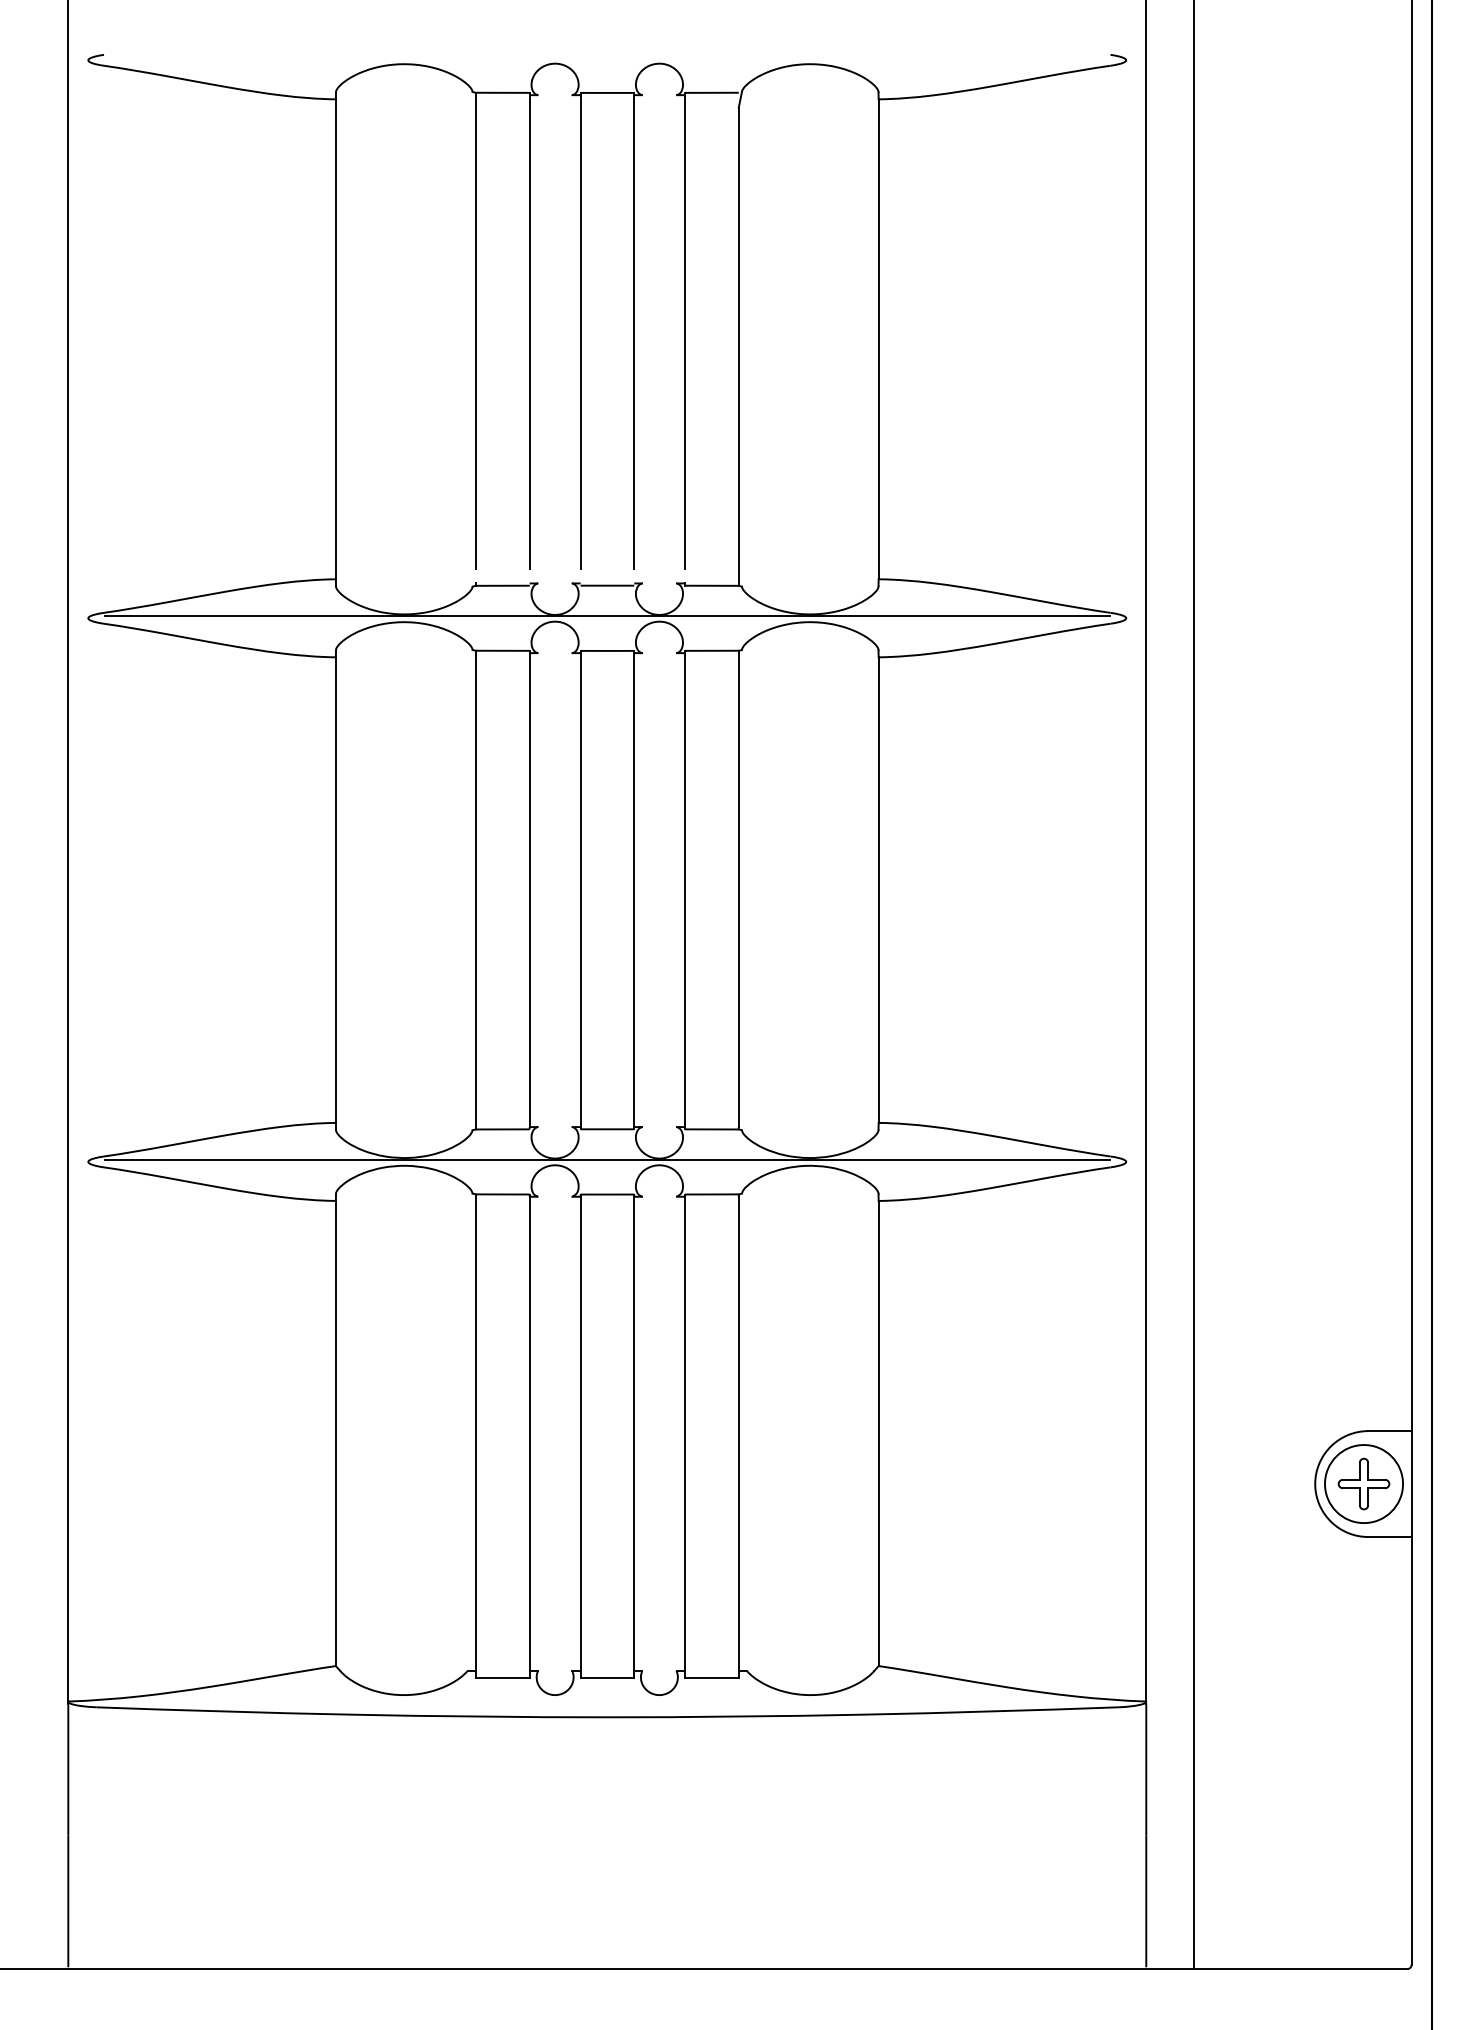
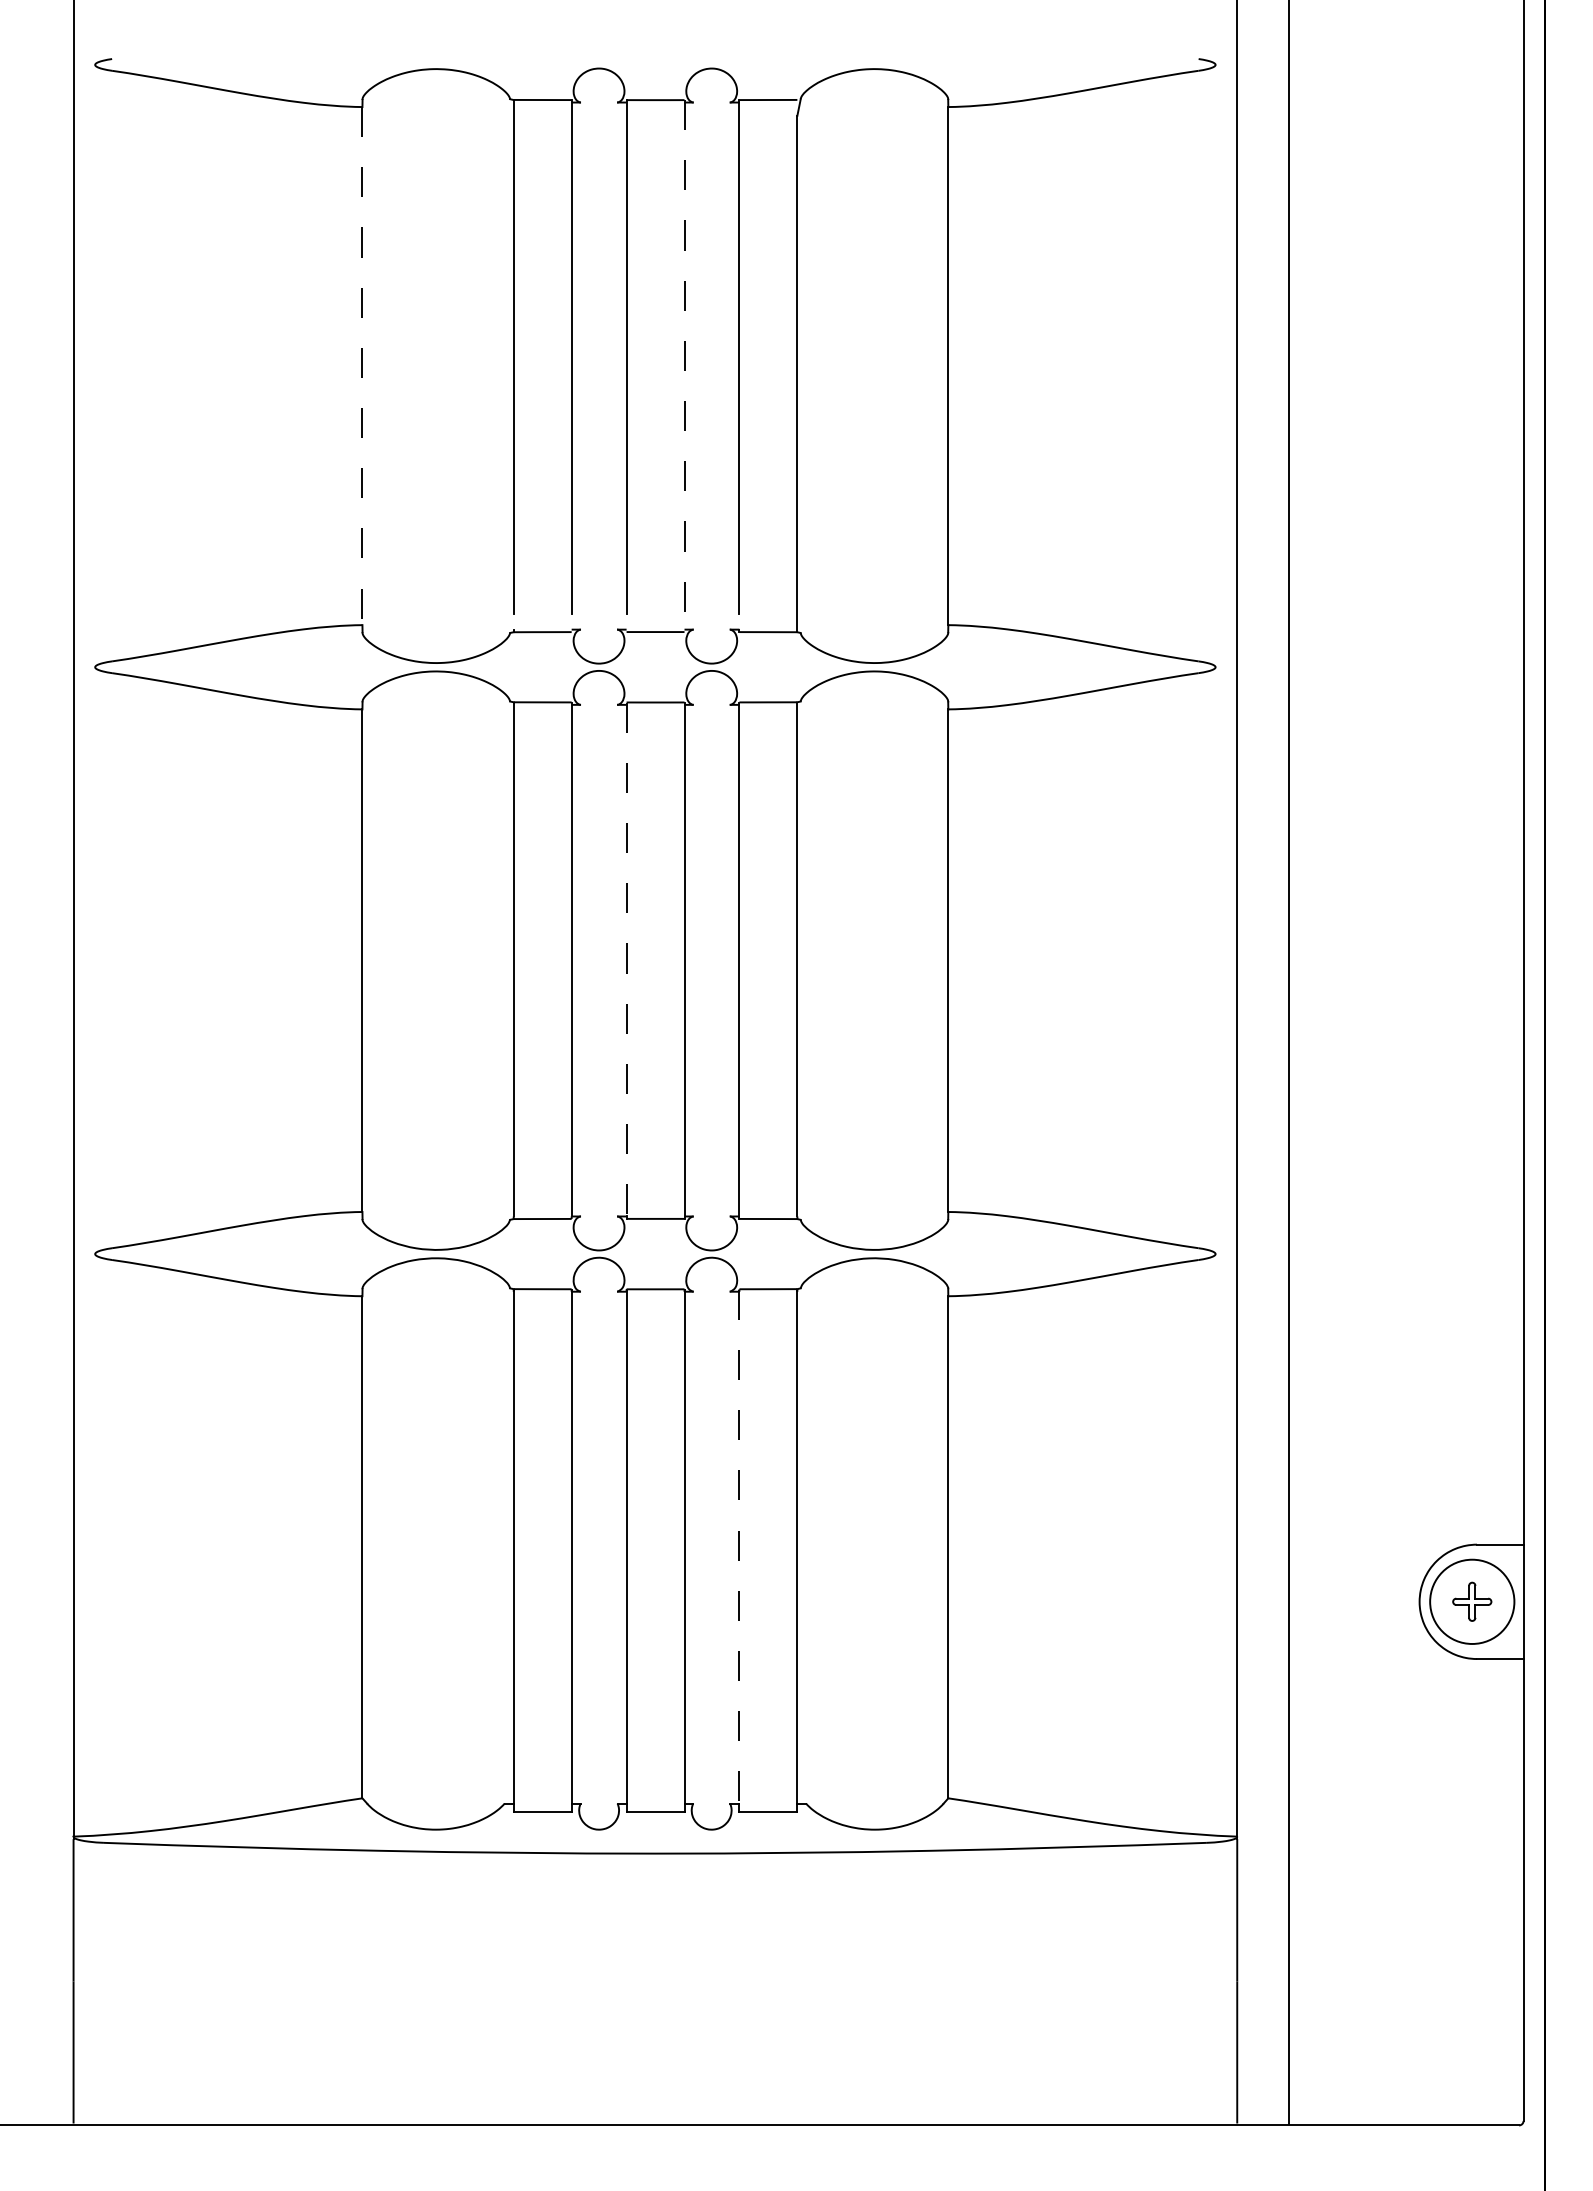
line: (634, 330) -> (684, 356), solid -> dashed
line: (335, 339) -> (362, 366), solid -> dashed
line: (606, 616) -> (654, 665), removed
line: (580, 889) -> (626, 960), solid -> dashed
line: (606, 1159) -> (654, 1251), removed
line: (685, 1432) -> (739, 1546), solid -> dashed
part: (1363, 1483) -> (1471, 1601), size x0.7

